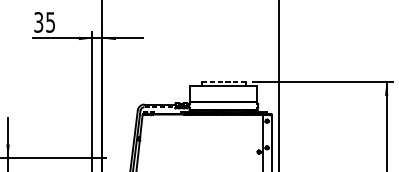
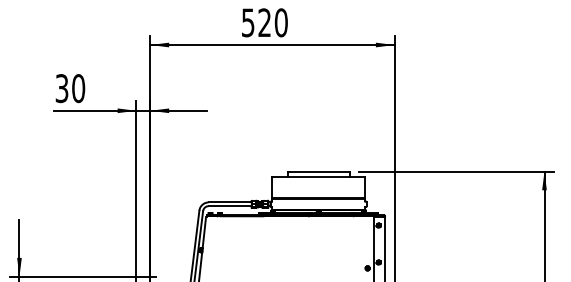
text: (50, 22) -> (78, 88), 35 -> 30
line: (223, 82) -> (318, 171), dashed -> solid
line: (160, 107) -> (230, 206), dashed -> solid

